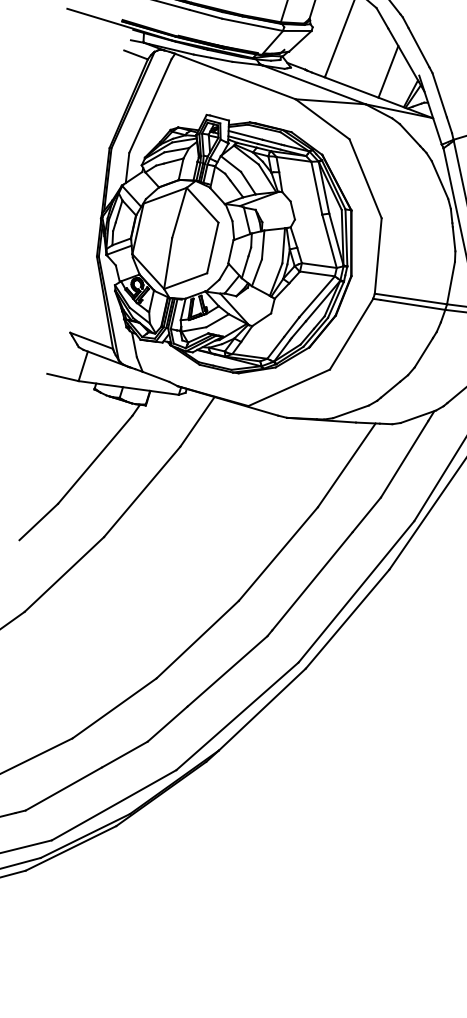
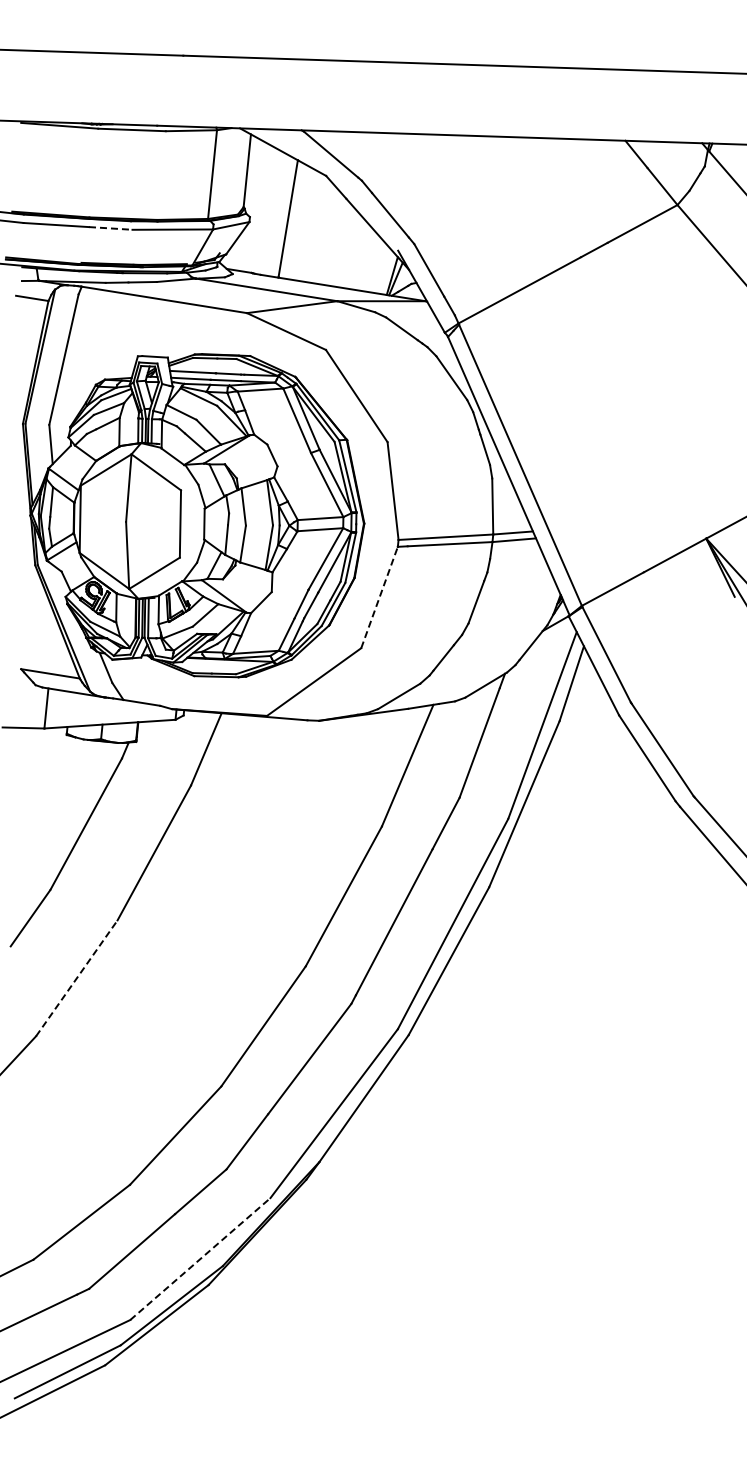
line: (205, 14) -> (110, 228), solid -> dashed
line: (388, 71) -> (357, 253), removed
line: (351, 334) -> (379, 597), solid -> dashed
line: (64, 574) -> (76, 978), solid -> dashed
line: (114, 805) -> (200, 1259), solid -> dashed

